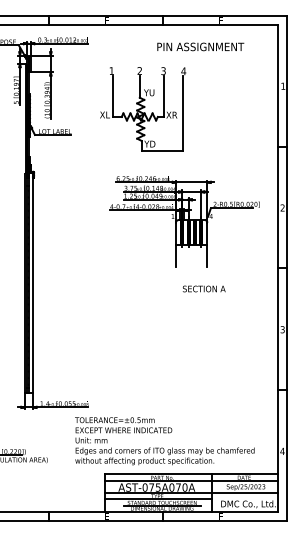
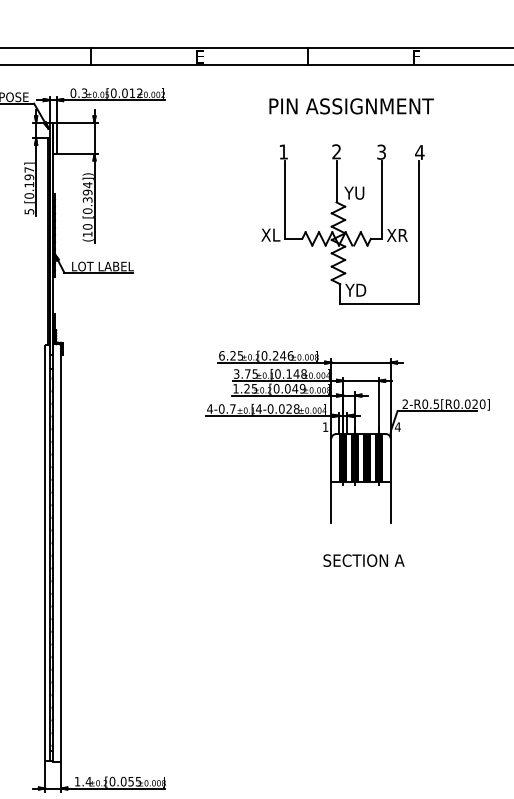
text: (200, 46) -> (351, 105), moved
part: (143, 109) -> (343, 224), moved
text: (203, 288) -> (362, 559), moved

